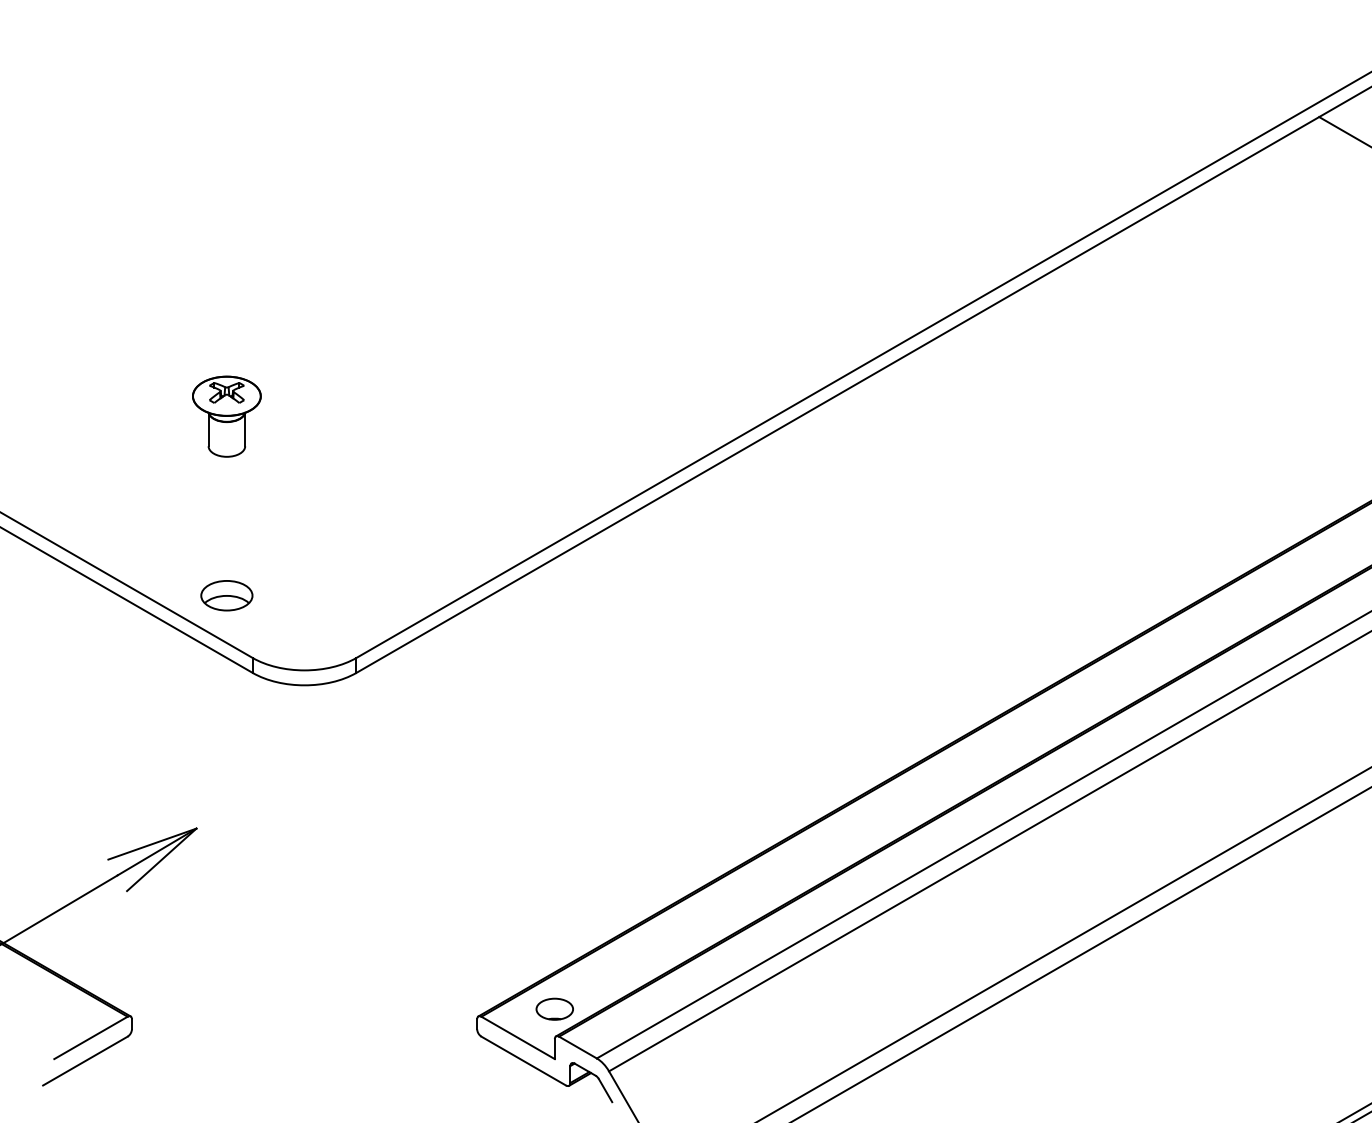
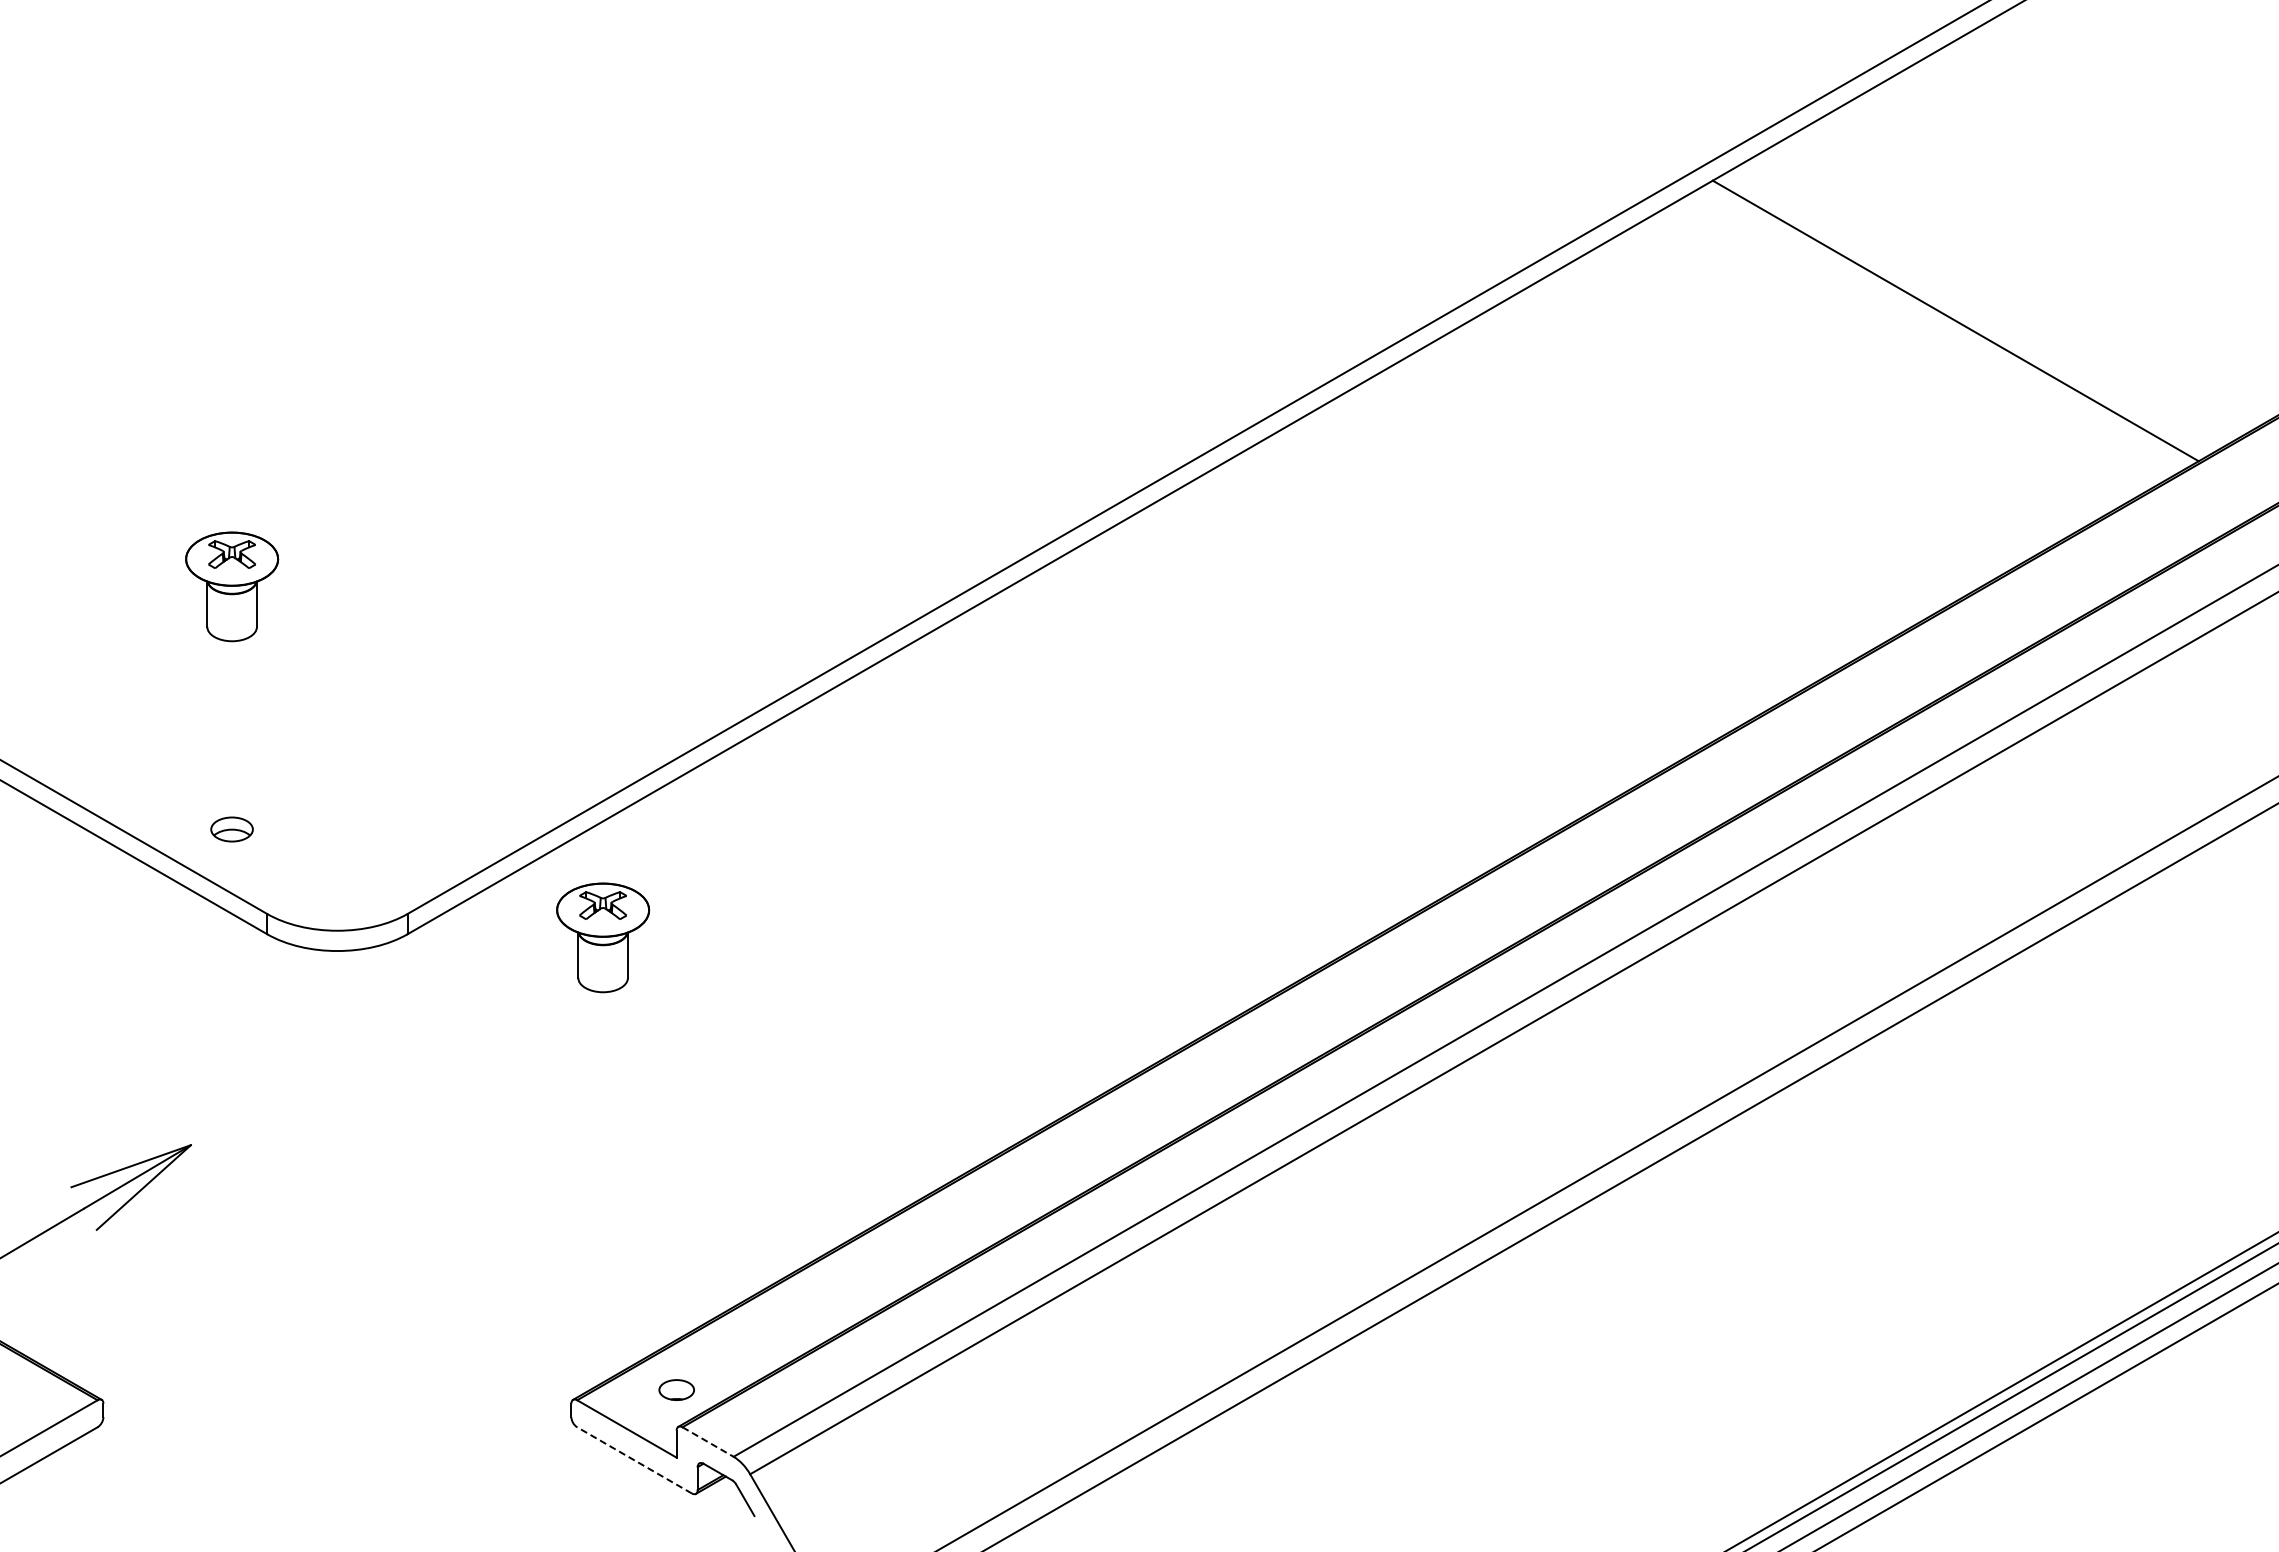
part: (226, 595) -> (231, 829), size x0.6
part: (500, 675) -> (603, 937), added
part: (554, 1008) -> (676, 1389), size x0.7
line: (578, 1047) -> (708, 1442), solid -> dashed
line: (523, 1061) -> (634, 1460), solid -> dashed

